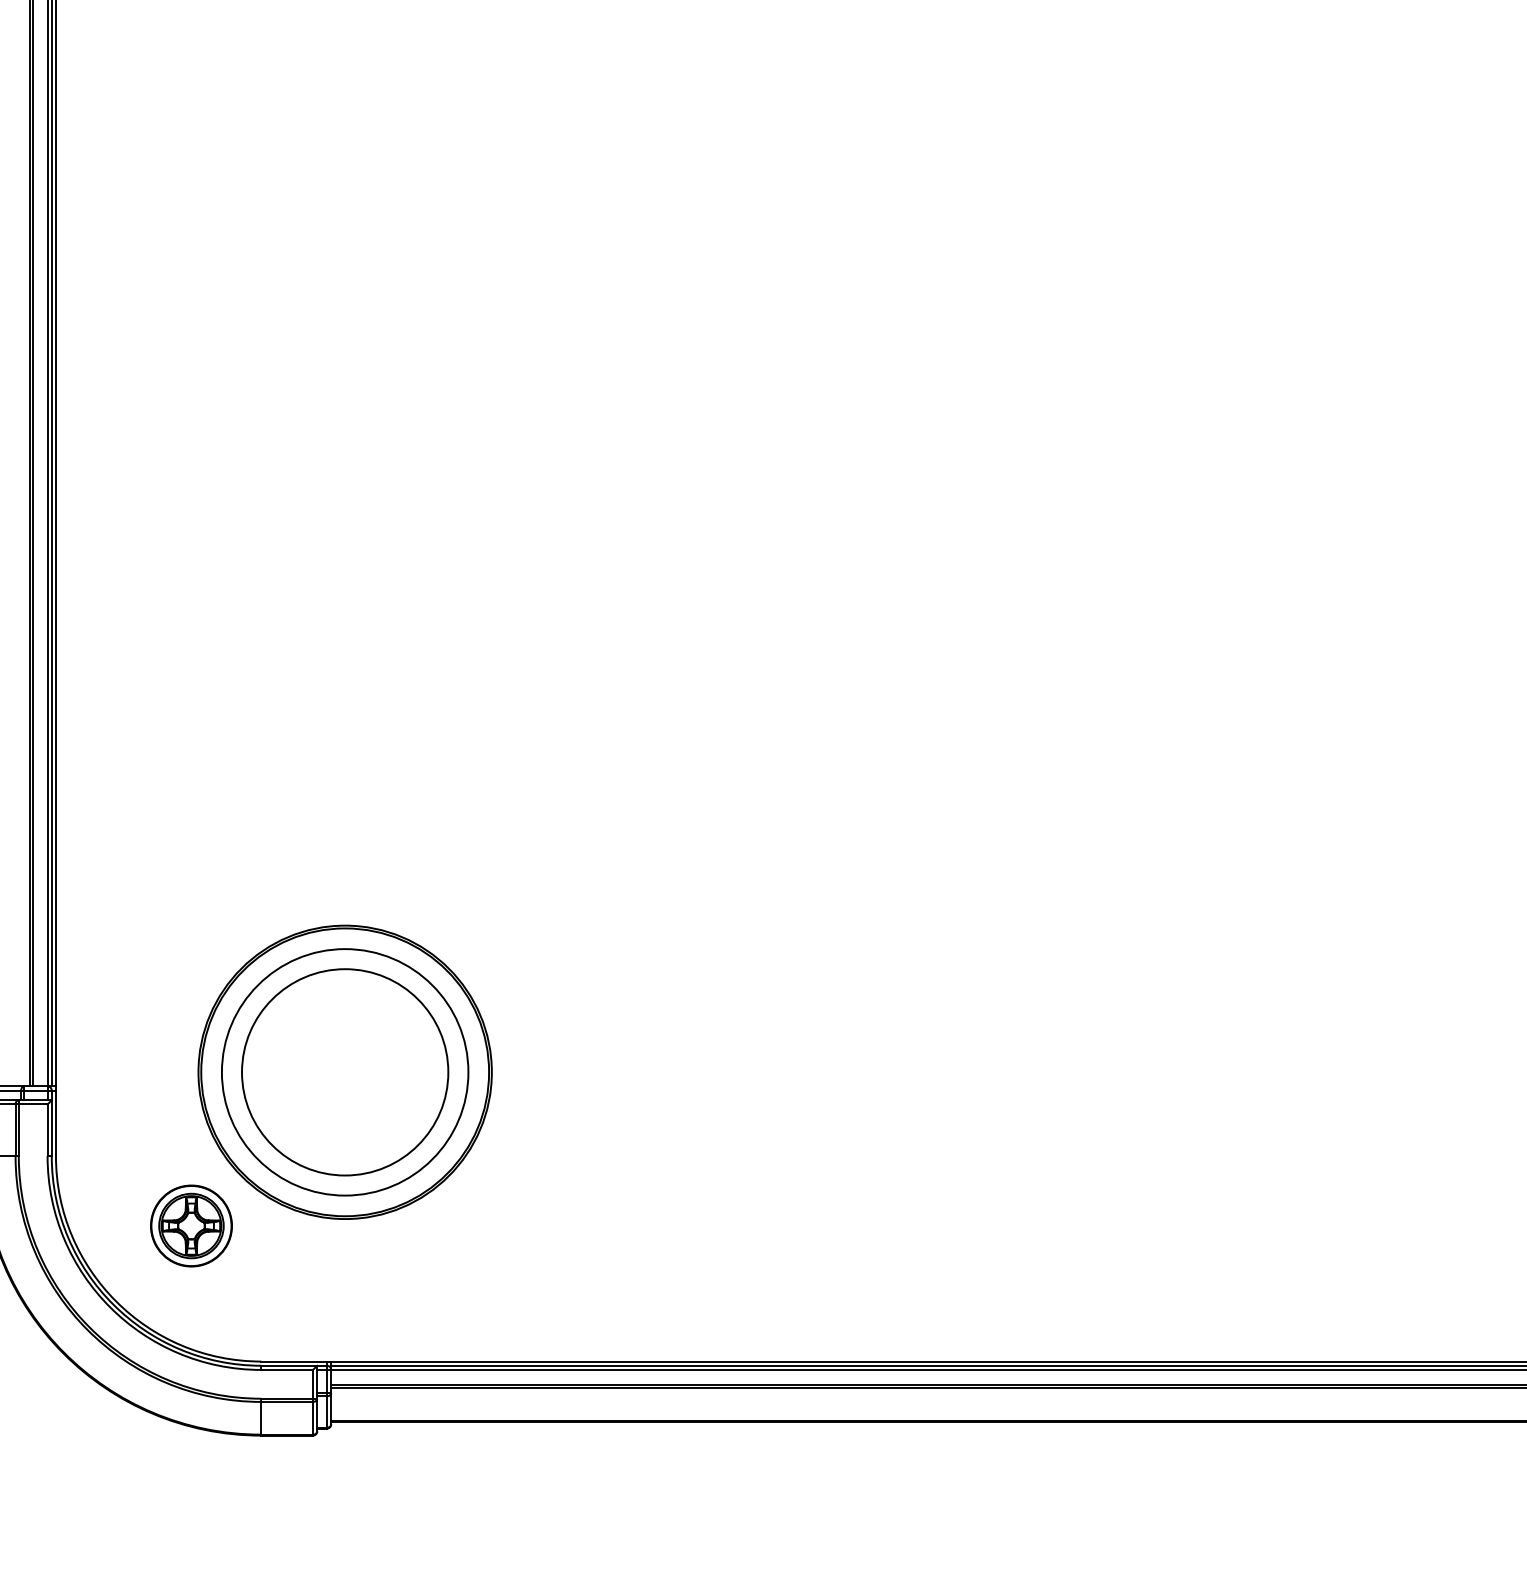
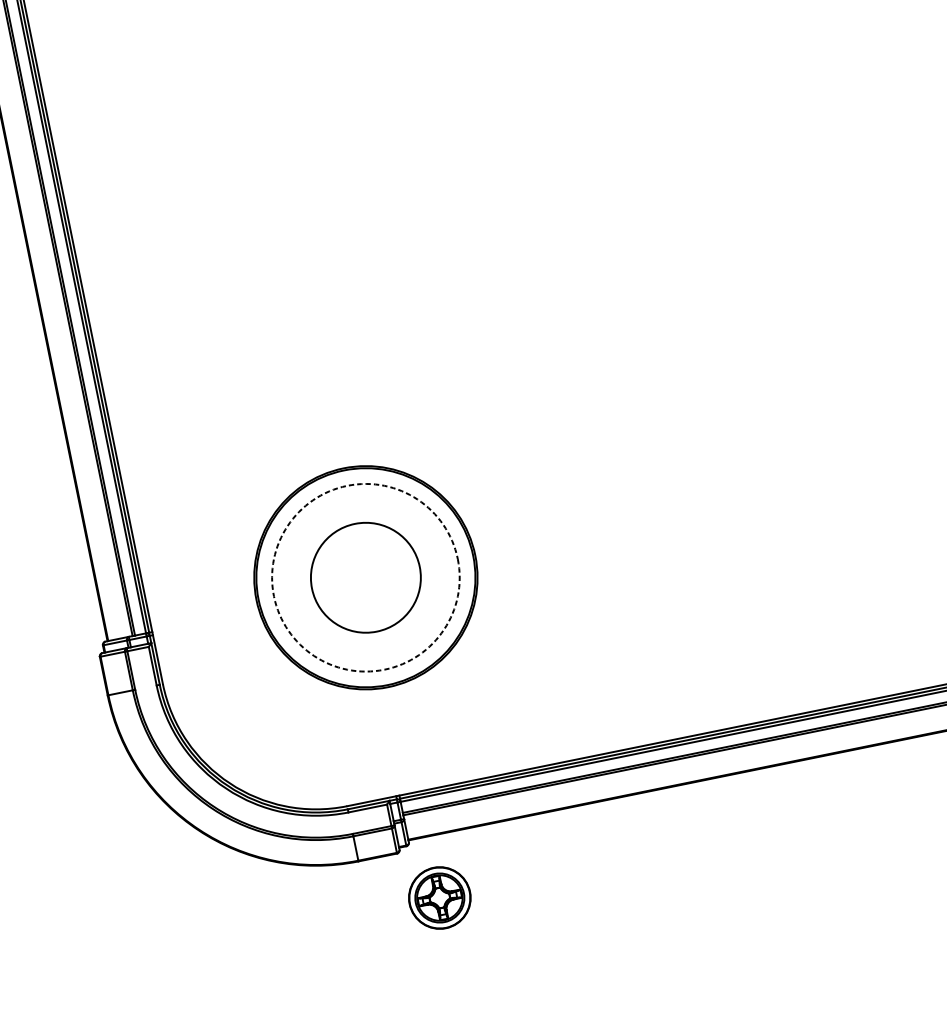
circle: (344, 1072) -> (365, 577), solid -> dashed
circle: (345, 1072) -> (366, 577), size x0.7
part: (191, 1225) -> (439, 897), moved

